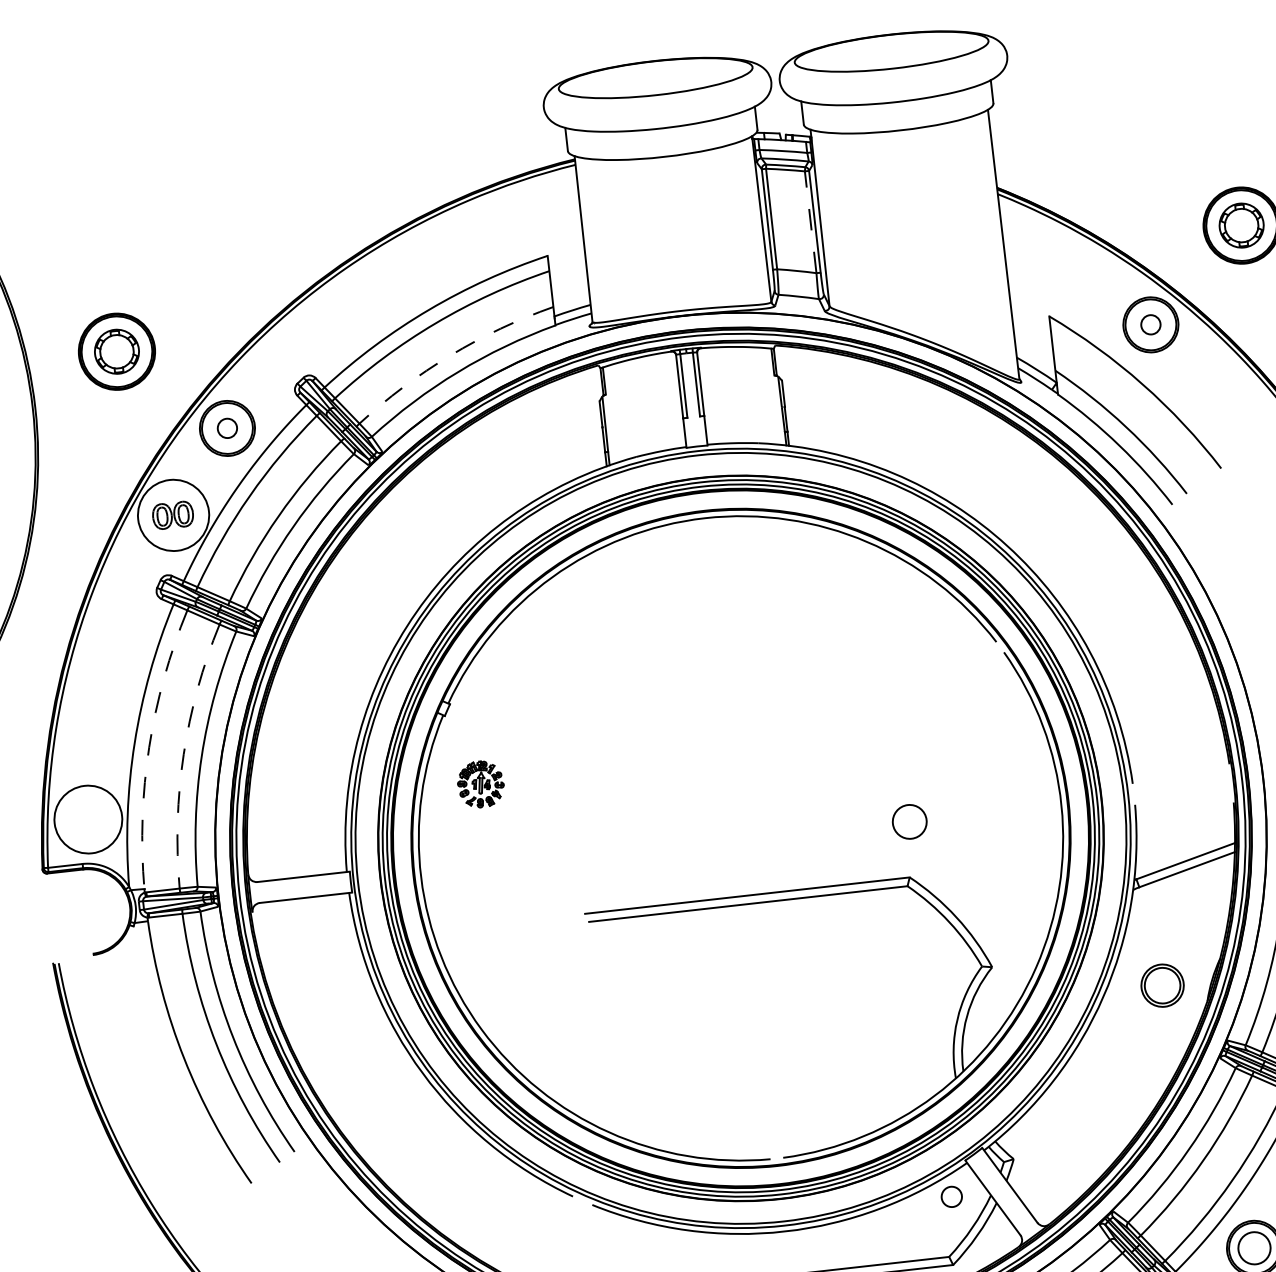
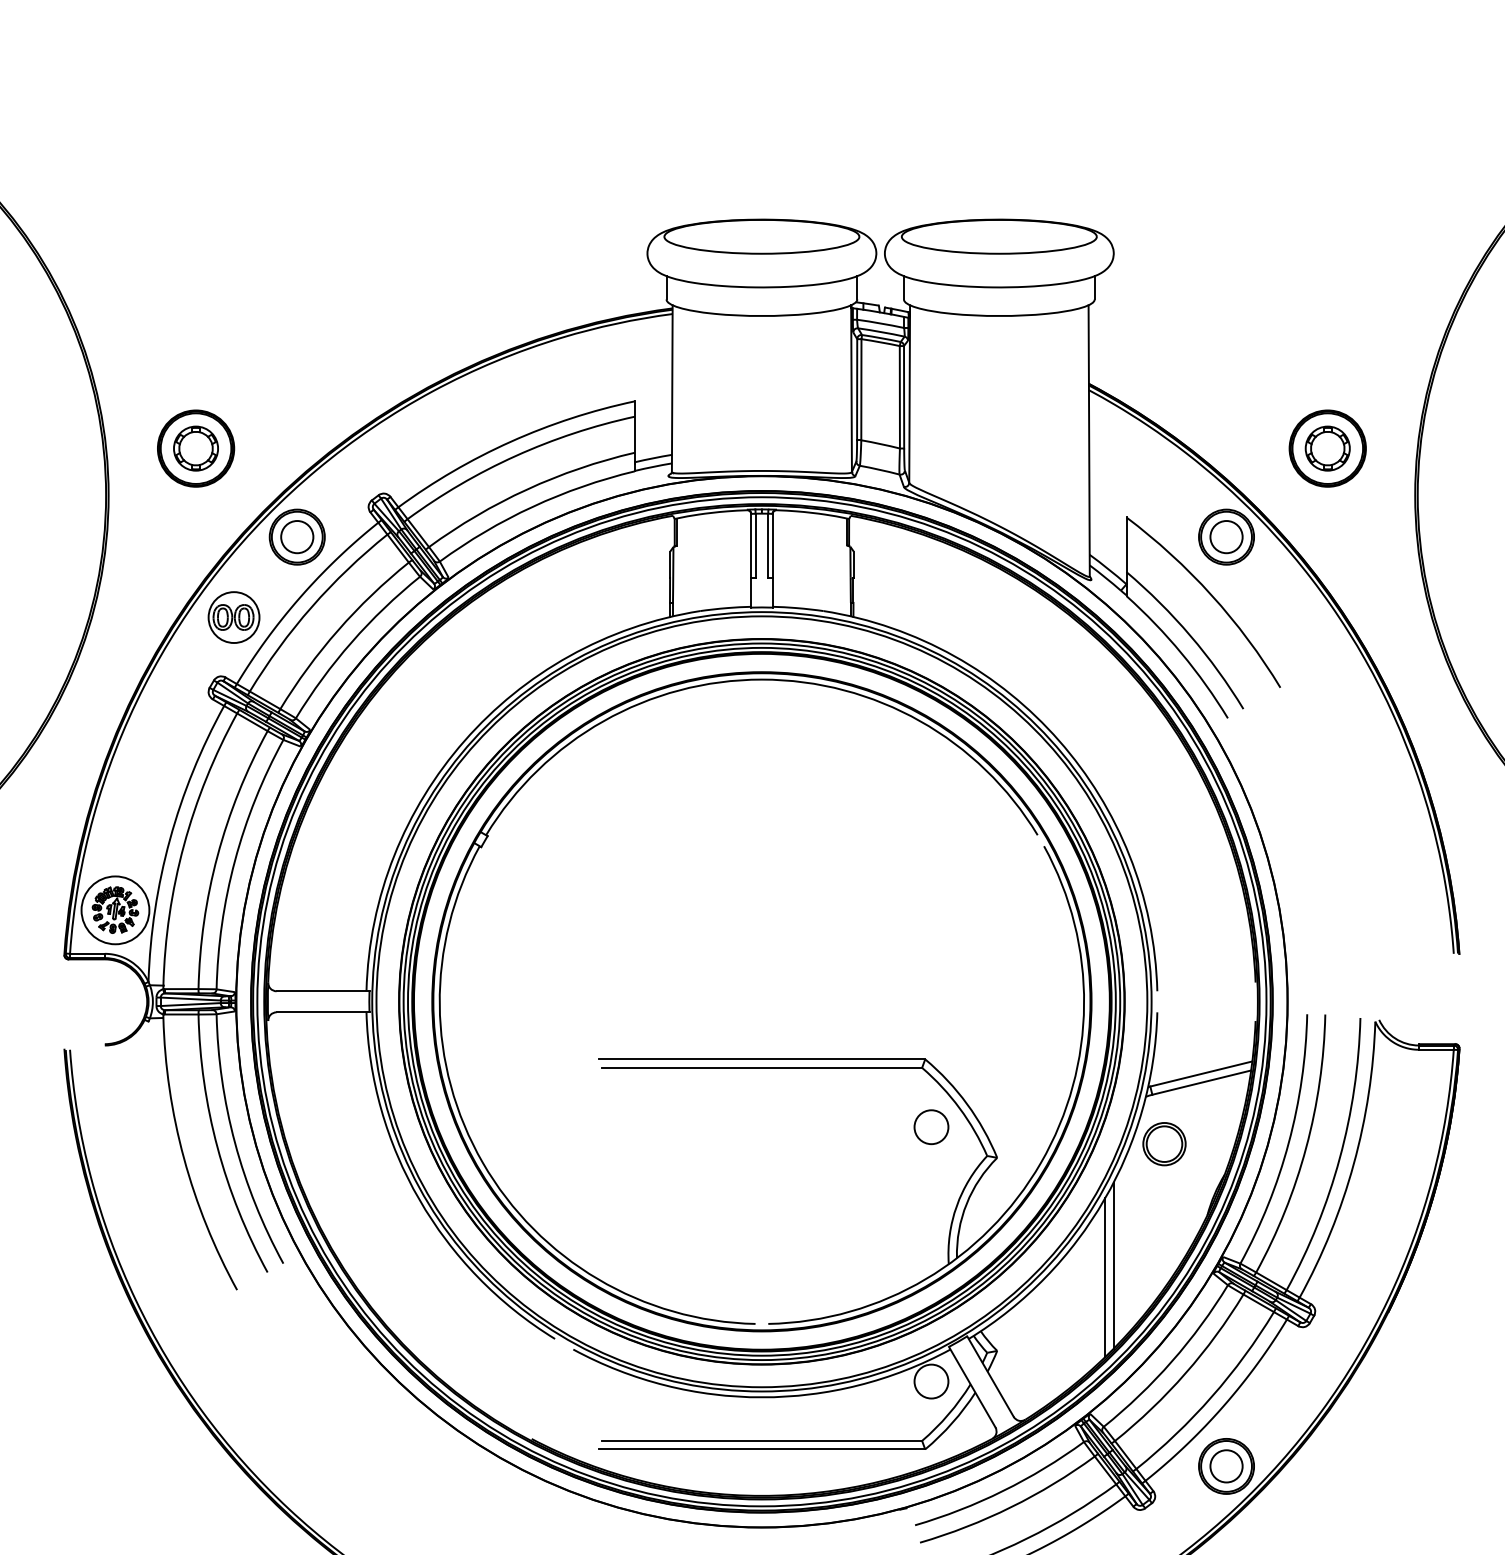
line: (810, 221) -> (899, 396), dashed -> solid
circle: (1150, 325) -> (1226, 537), size x1.67
arc: (450, 355) -> (527, 489), dashed -> solid
circle: (227, 428) -> (297, 537), size x1.67
circle: (173, 515) -> (233, 617), size x0.71
arc: (149, 747) -> (184, 845), dashed -> solid
arc: (183, 753) -> (217, 855), dashed -> solid
part: (480, 783) -> (115, 909), moved
circle: (909, 822) -> (931, 1127), moved
part: (1162, 986) -> (1164, 1144), moved
line: (1119, 1061) -> (1113, 1265), added
line: (1113, 1074) -> (1105, 1277), added
circle: (951, 1196) -> (931, 1381), size x1.67

